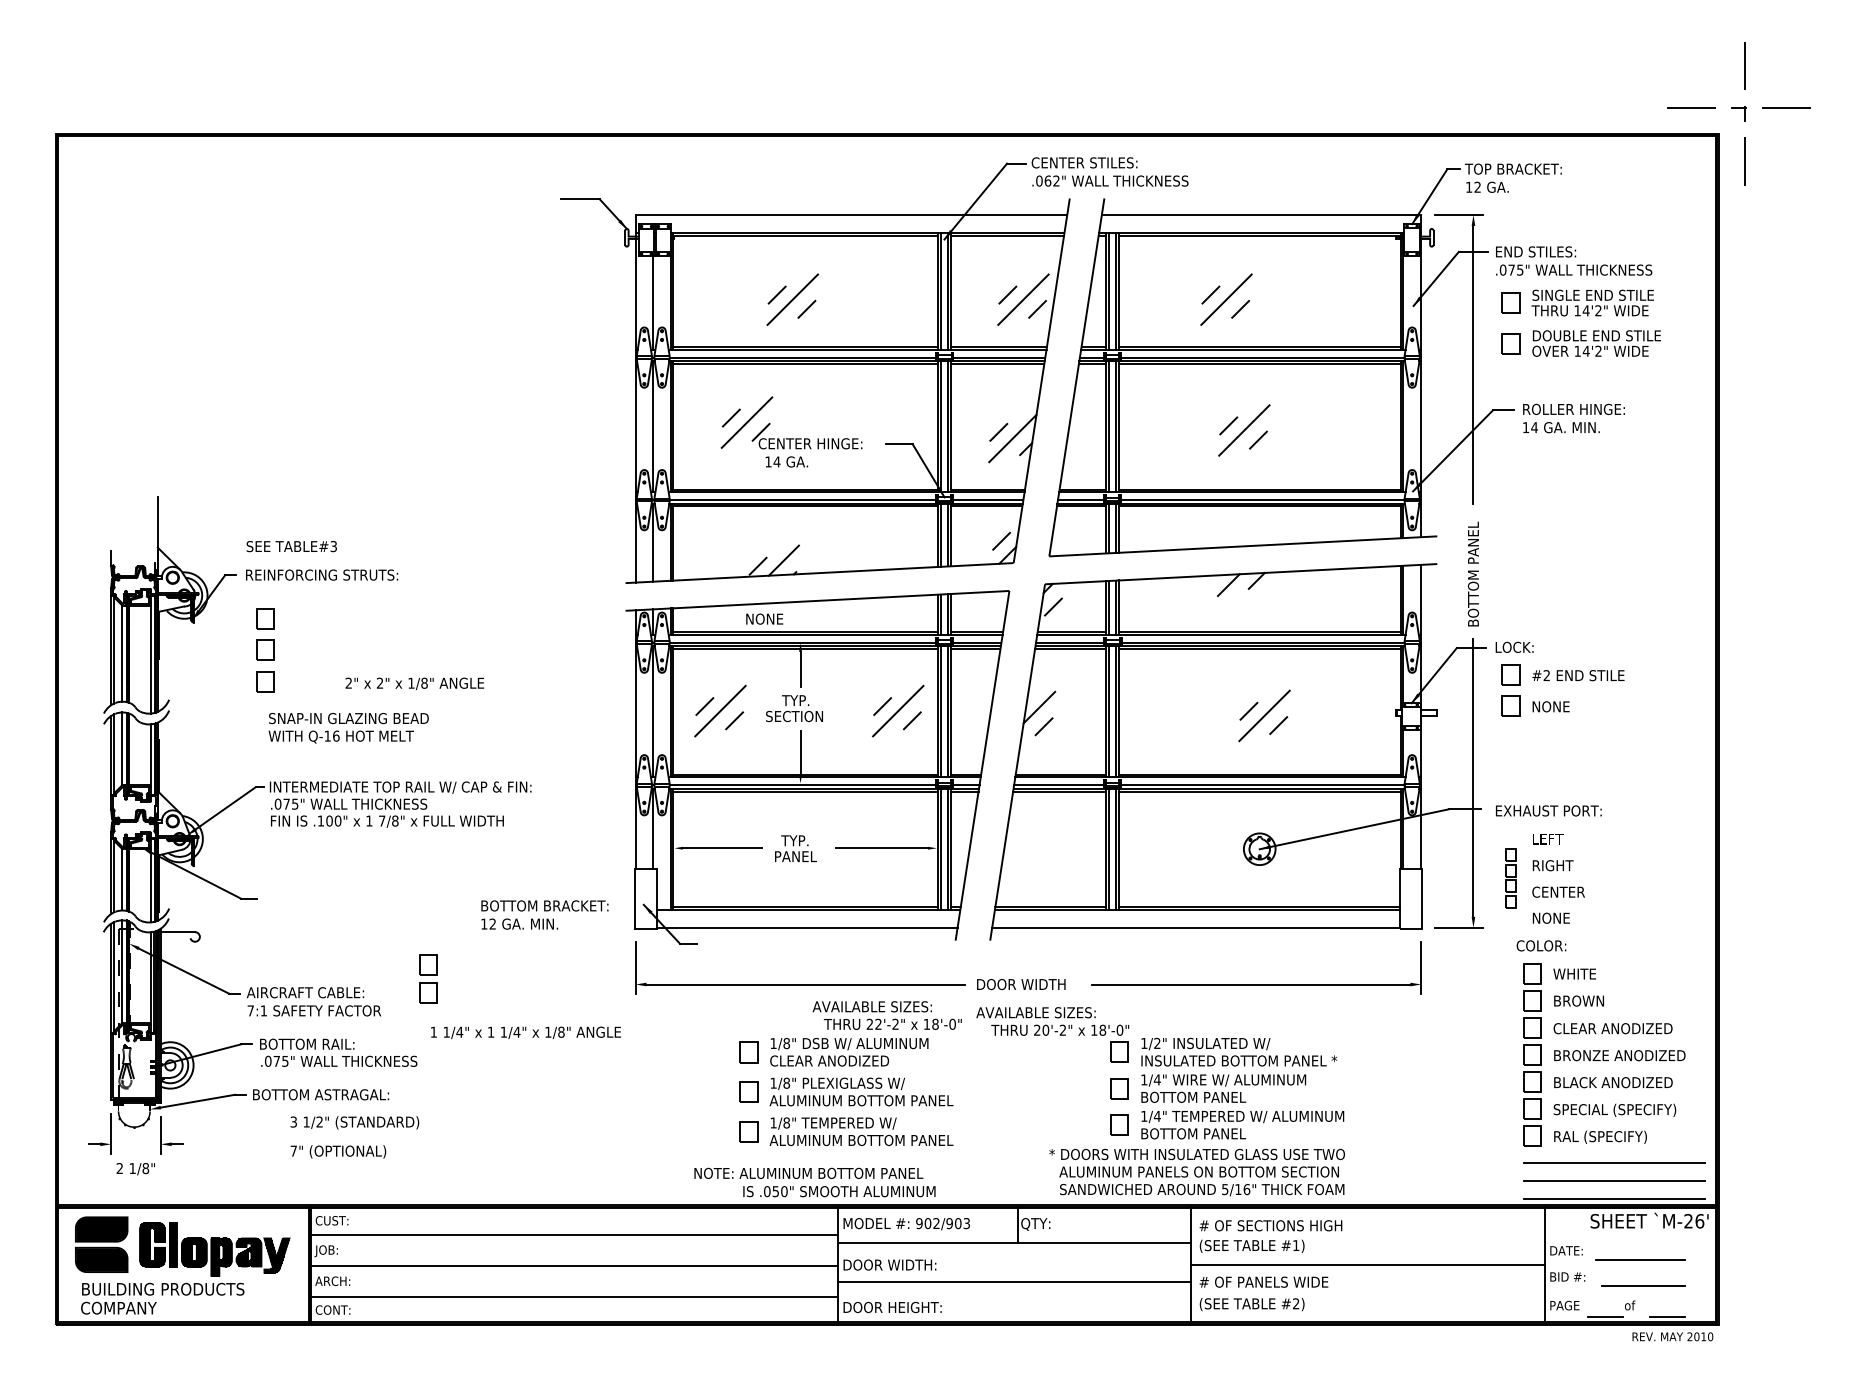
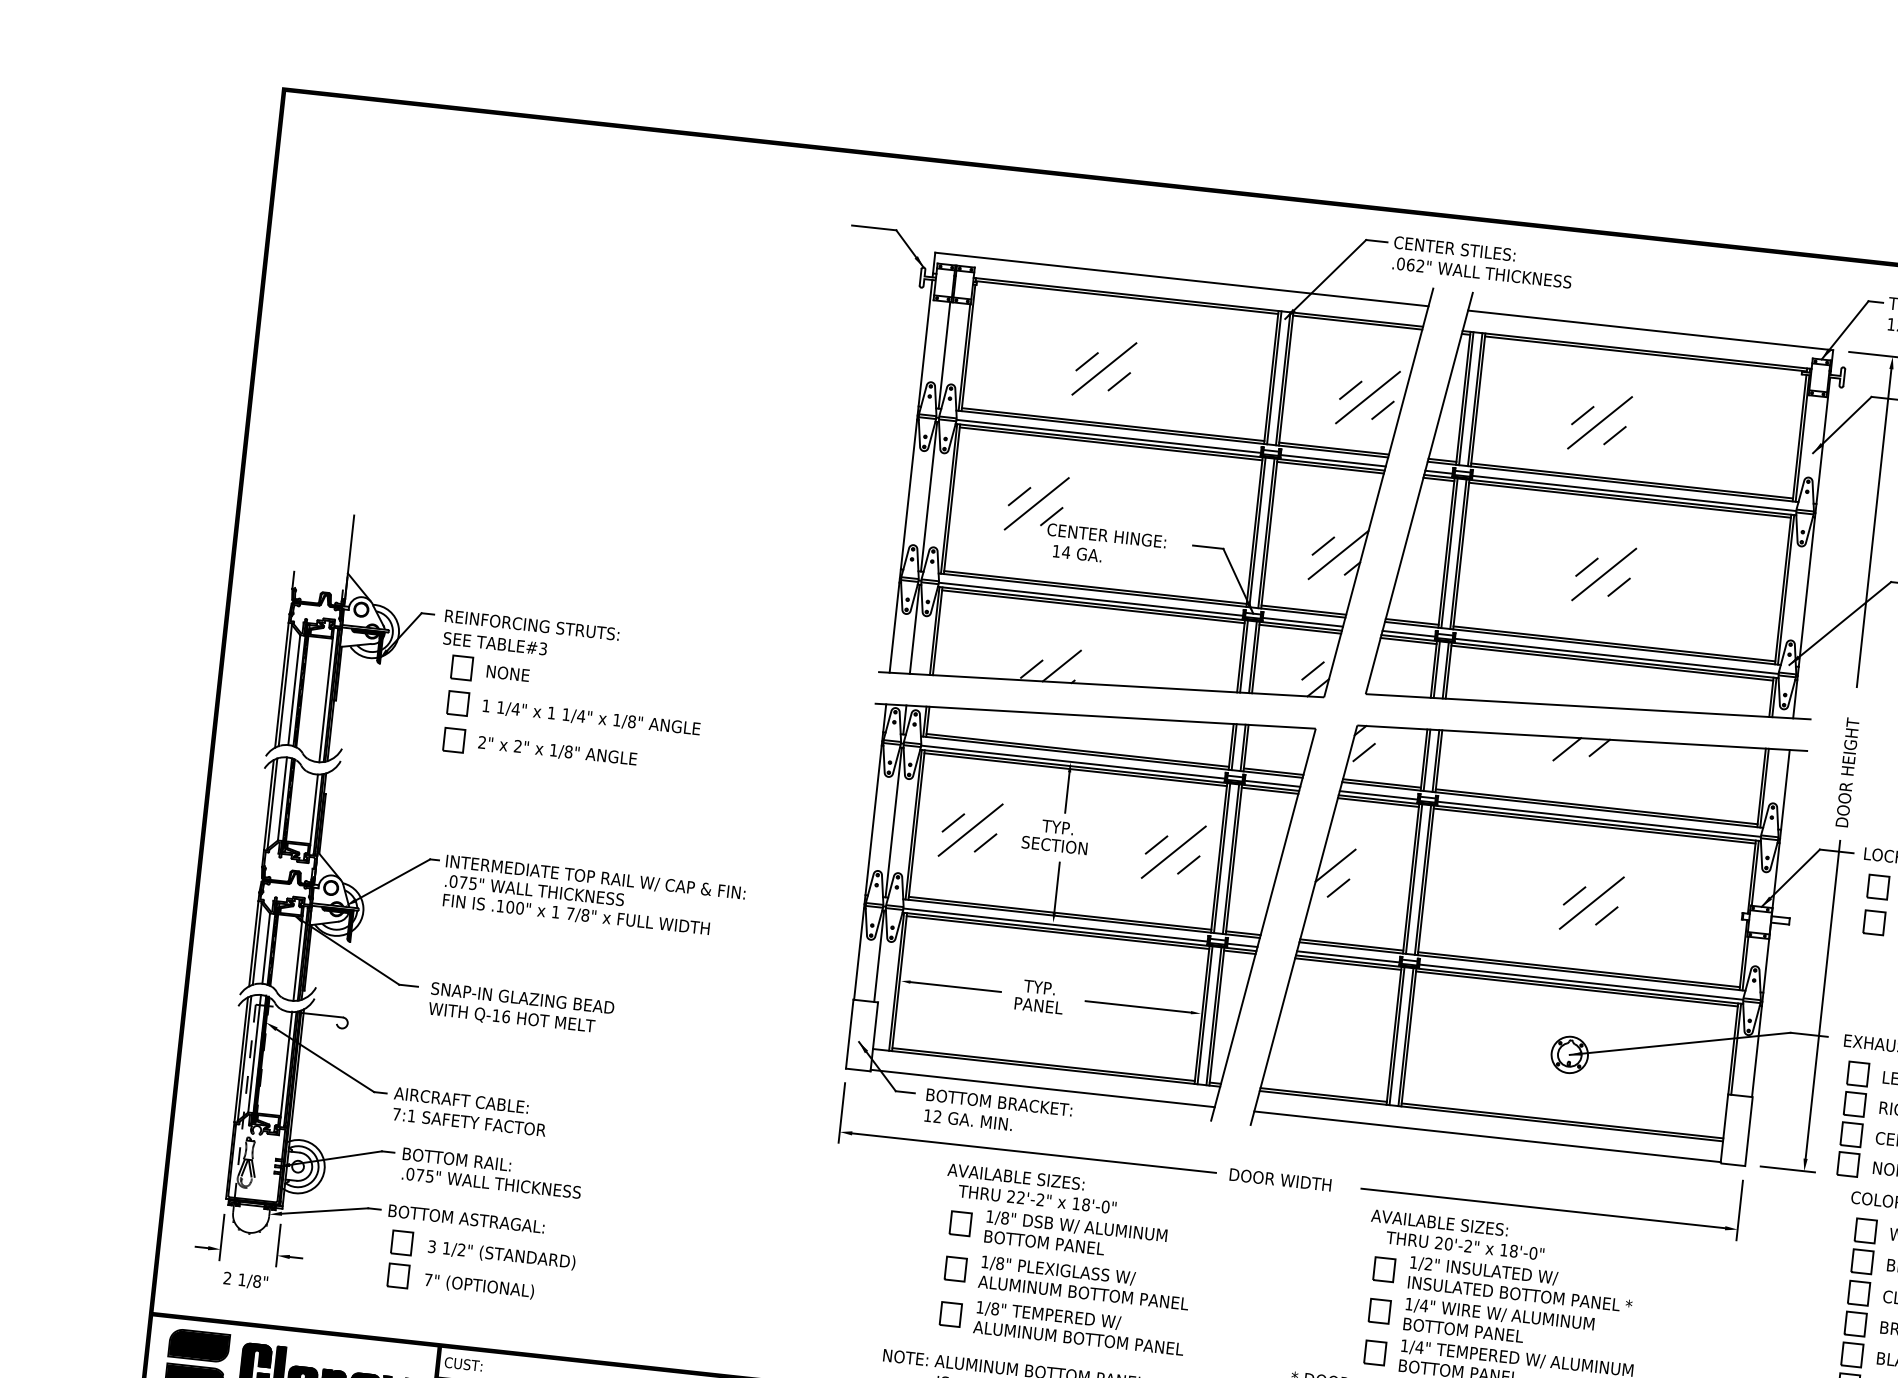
text: (291, 546) -> (494, 643), moved
text: (1473, 573) -> (1848, 766), BOTTOM PANEL -> DOOR HEIGHT
text: (764, 618) -> (507, 672), moved
text: (414, 683) -> (557, 750), moved
text: (348, 728) -> (521, 1009), moved
part: (1510, 878) -> (1852, 1119), size x1.67
text: (544, 914) -> (997, 1112), moved
part: (428, 978) -> (400, 1258), moved
text: (886, 1015) -> (1031, 1188), moved
text: (1052, 1021) -> (1457, 1234), moved
text: (525, 1032) -> (590, 717), moved
text: (829, 1060) -> (1051, 1242), CLEAR ANODIZED -> BOTTOM PANEL

